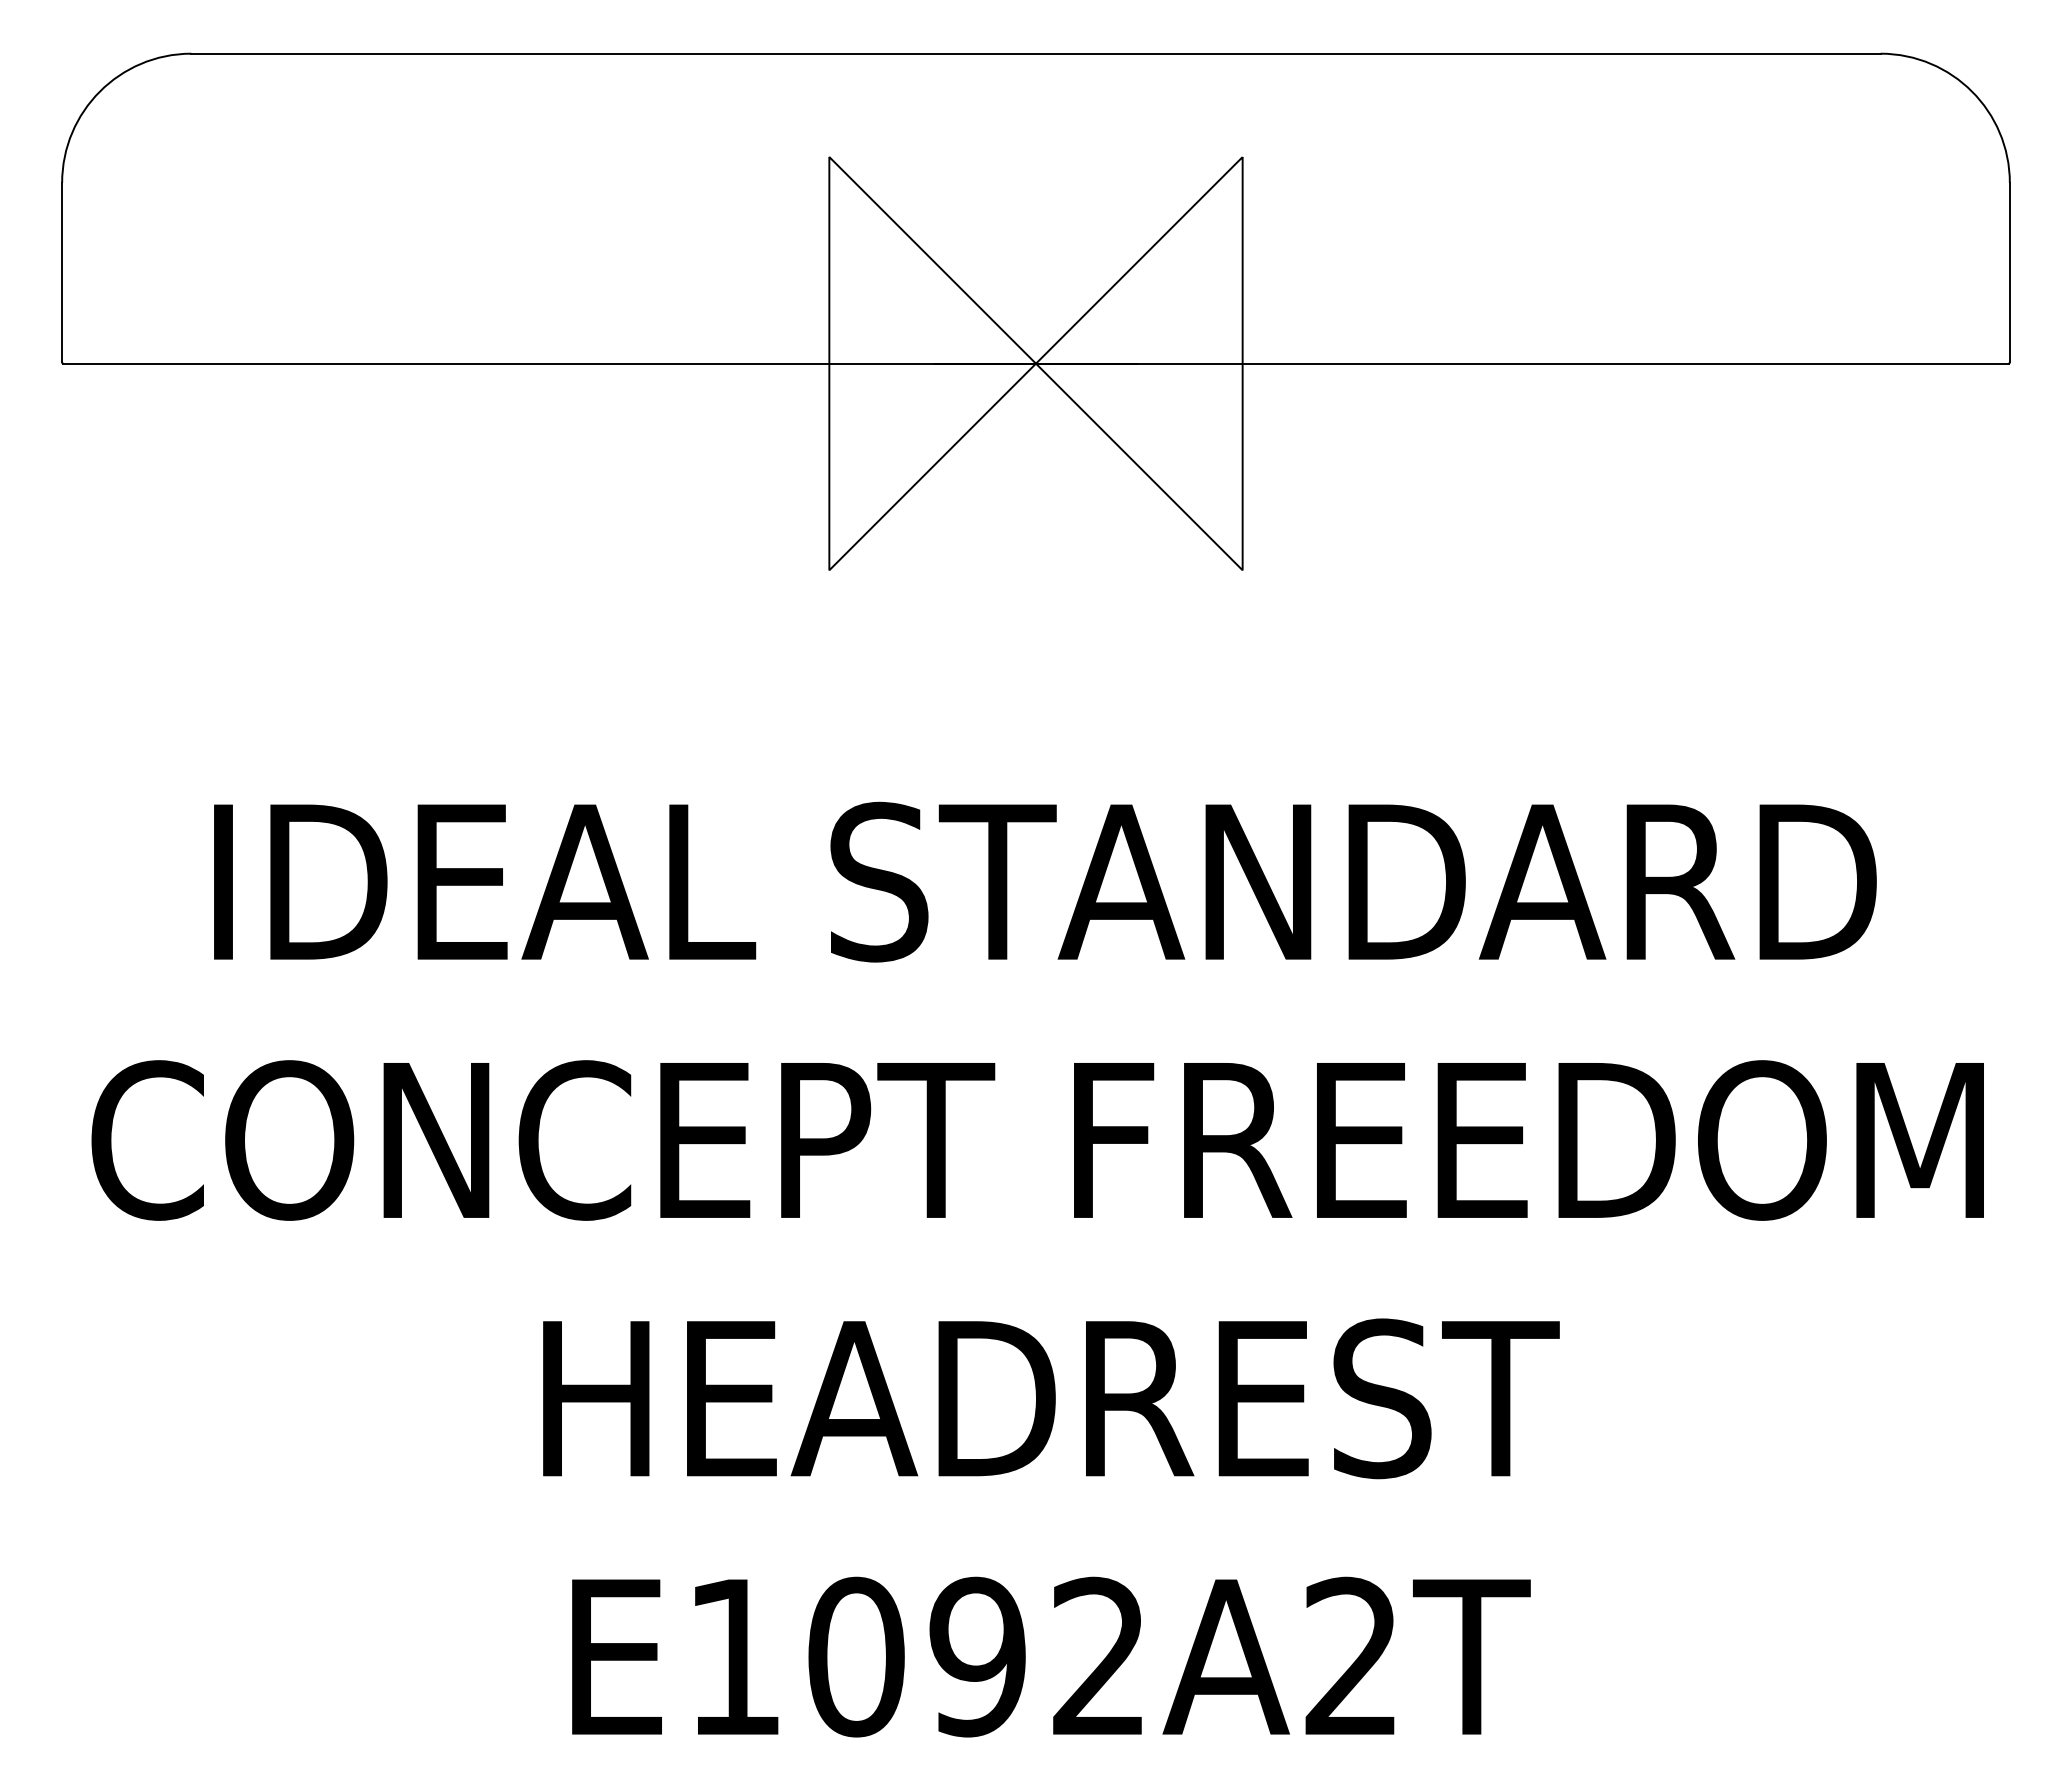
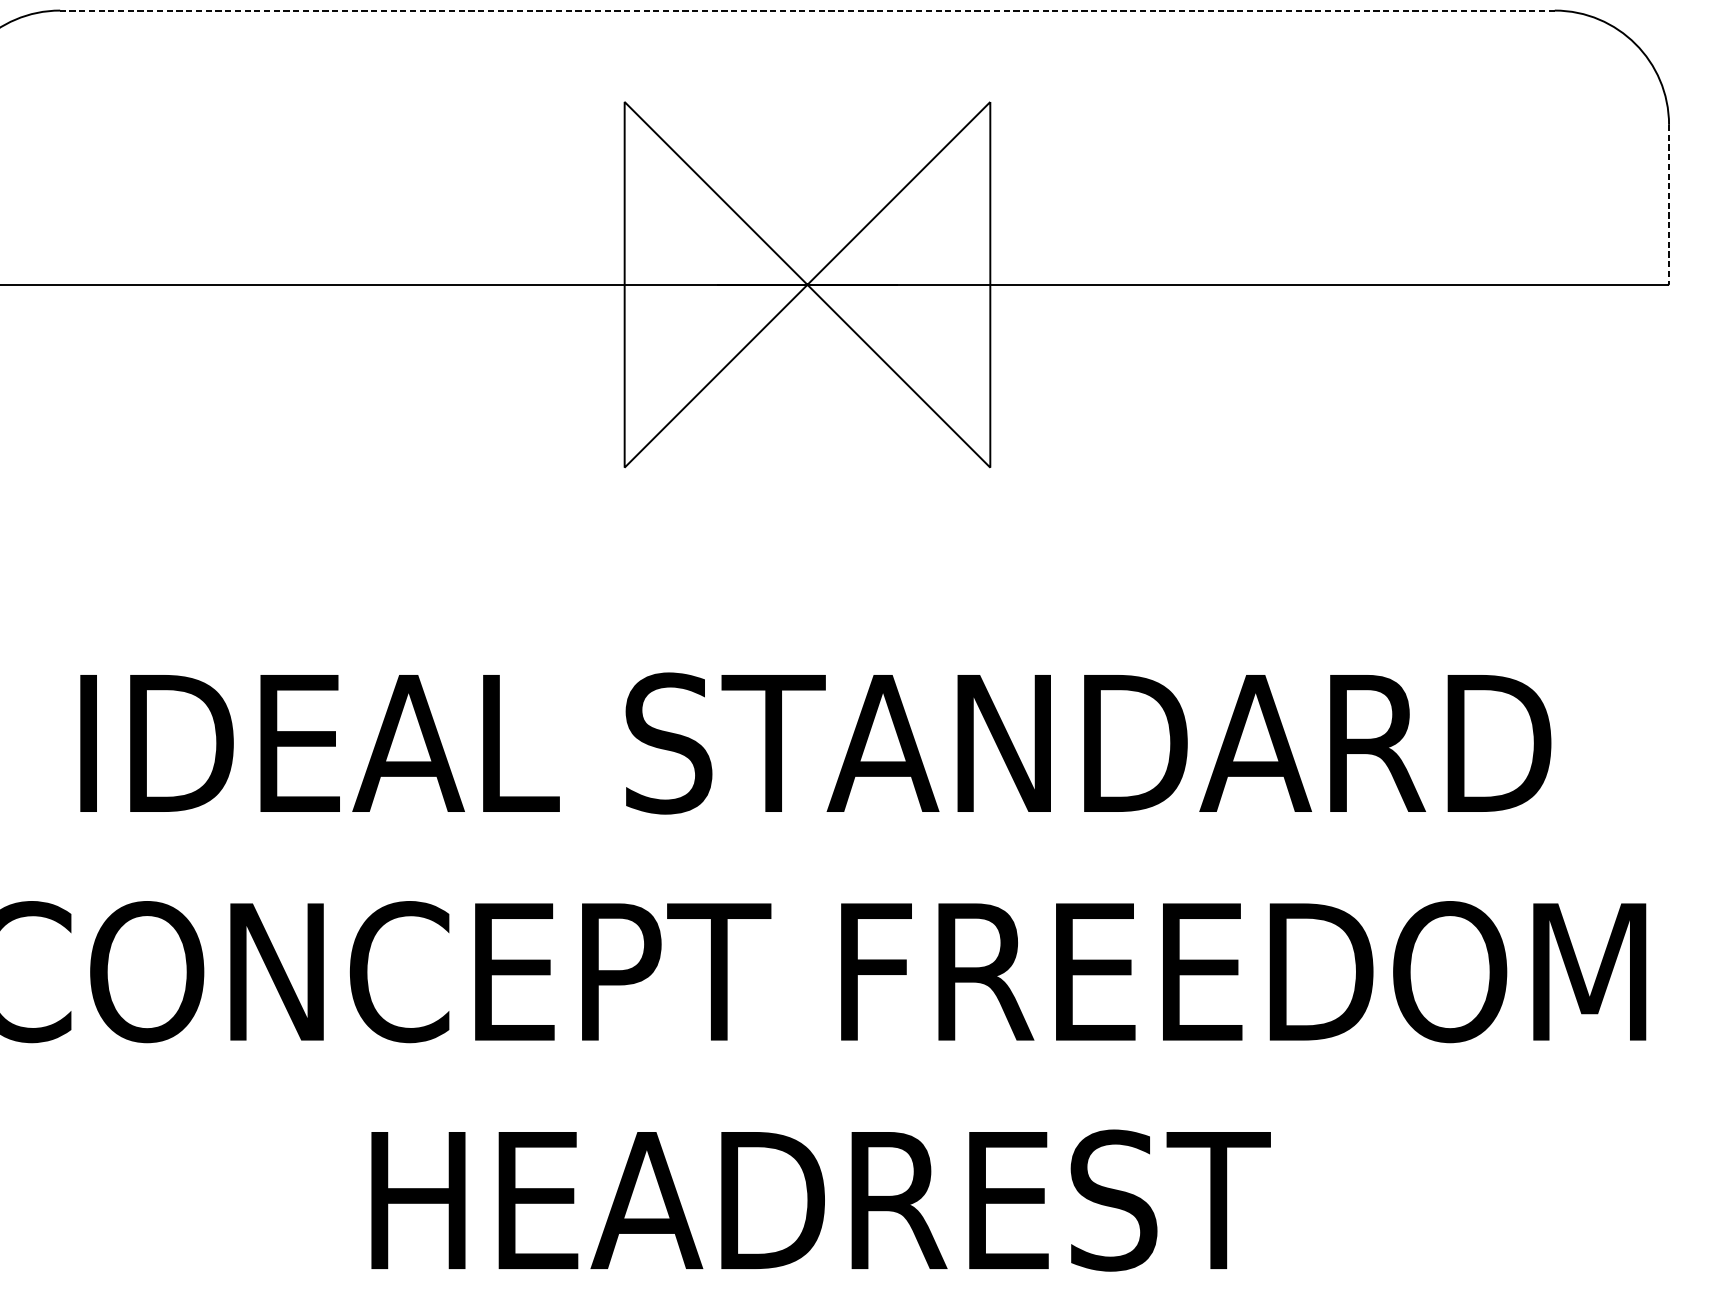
line: (1036, 53) -> (807, 10), solid -> dashed
line: (2009, 272) -> (1668, 204), solid -> dashed

